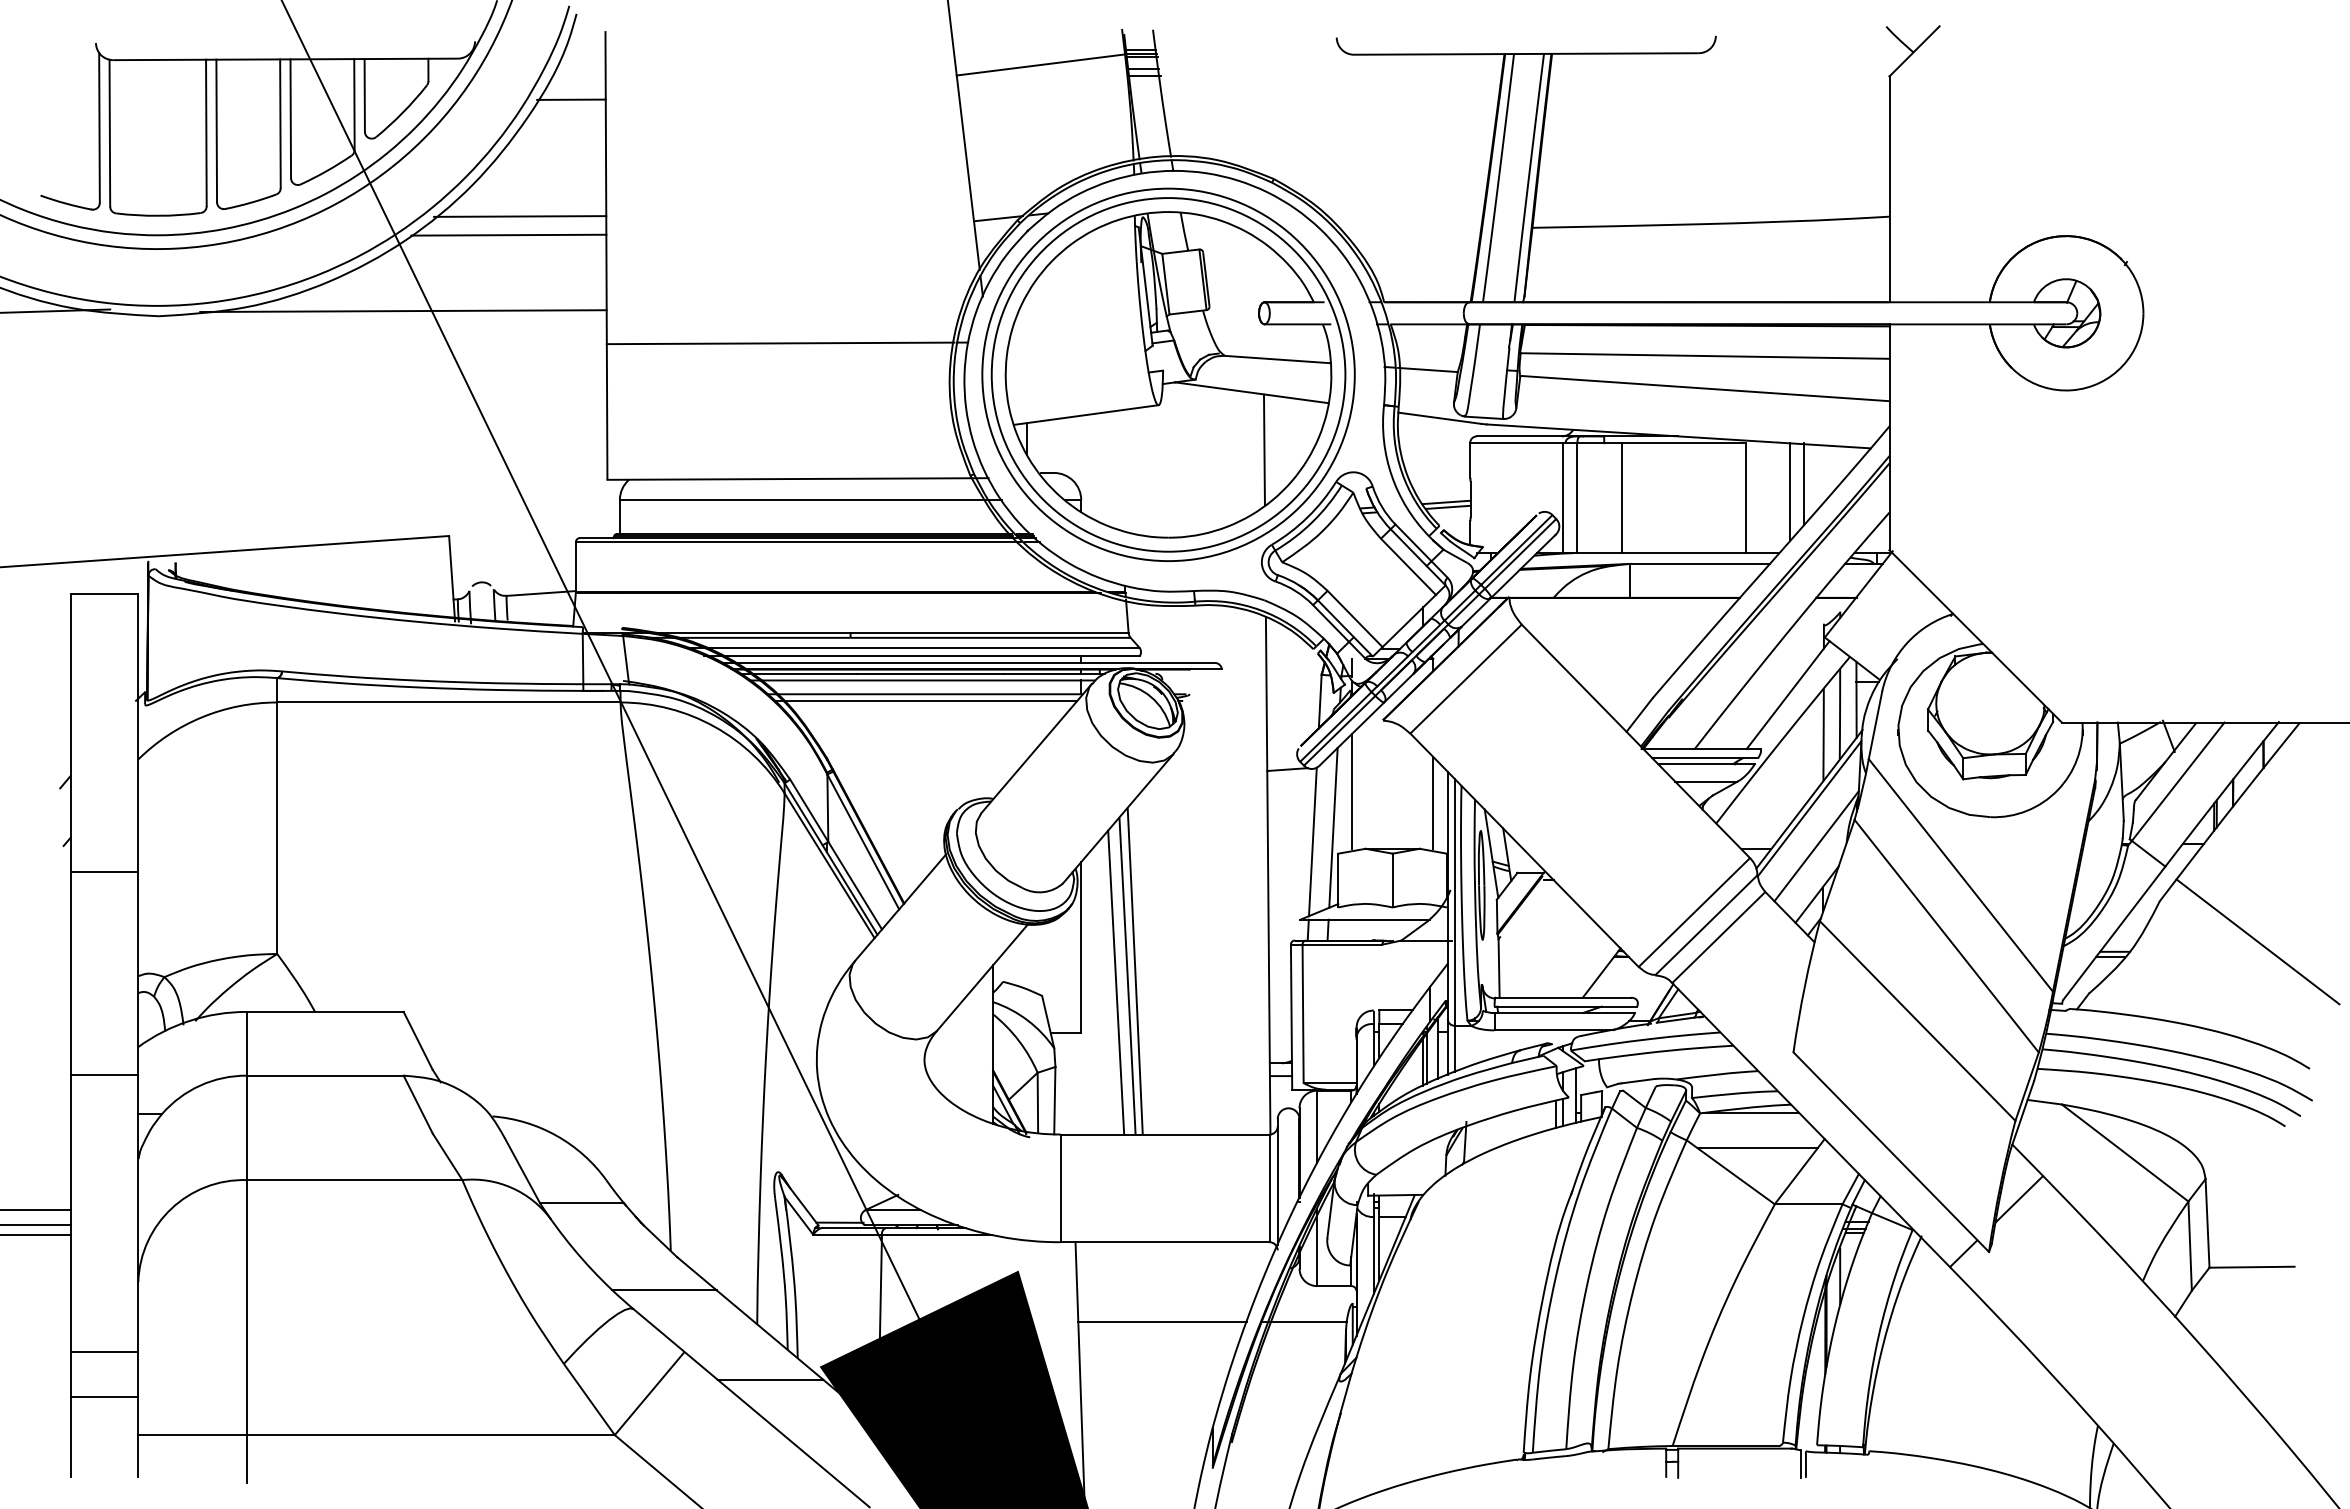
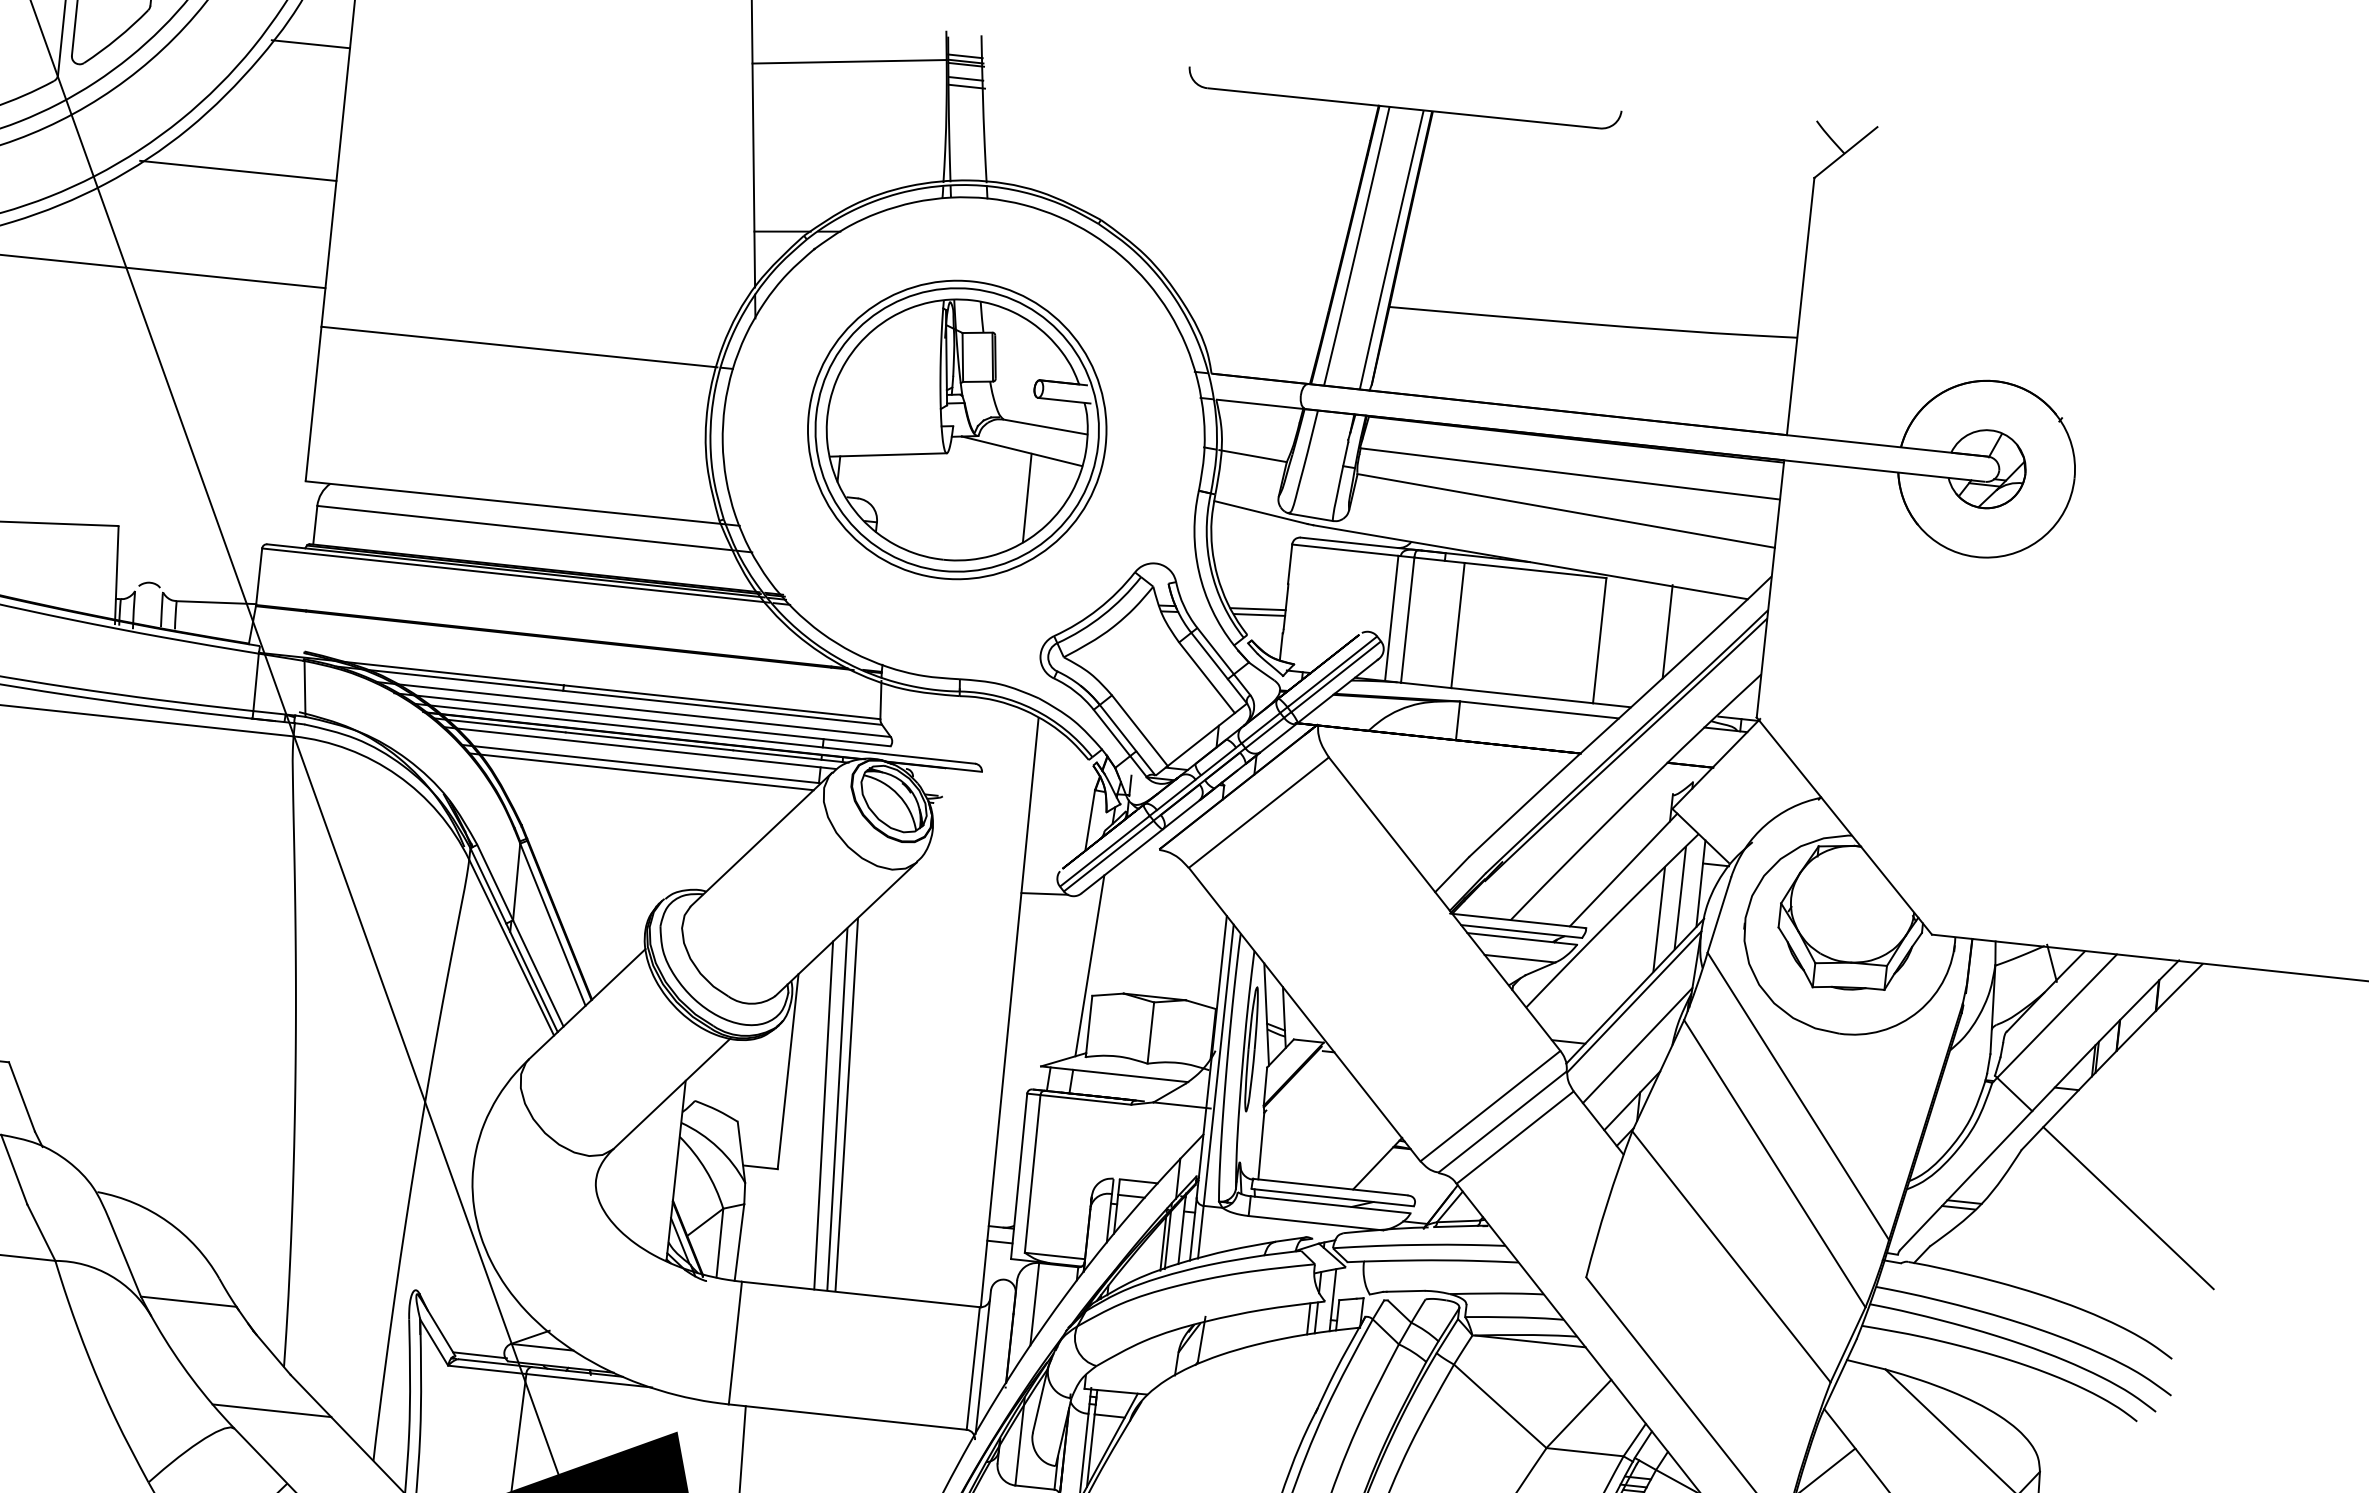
line: (508, 234) -> (222, 189), removed
part: (1168, 374) -> (957, 429), size x0.7
line: (1790, 491) -> (1651, 638), removed
line: (1351, 791) -> (1114, 926), removed
line: (1433, 802) -> (1206, 949), removed
line: (1312, 841) -> (1064, 978), removed
line: (1757, 1148) -> (1533, 1382), removed

